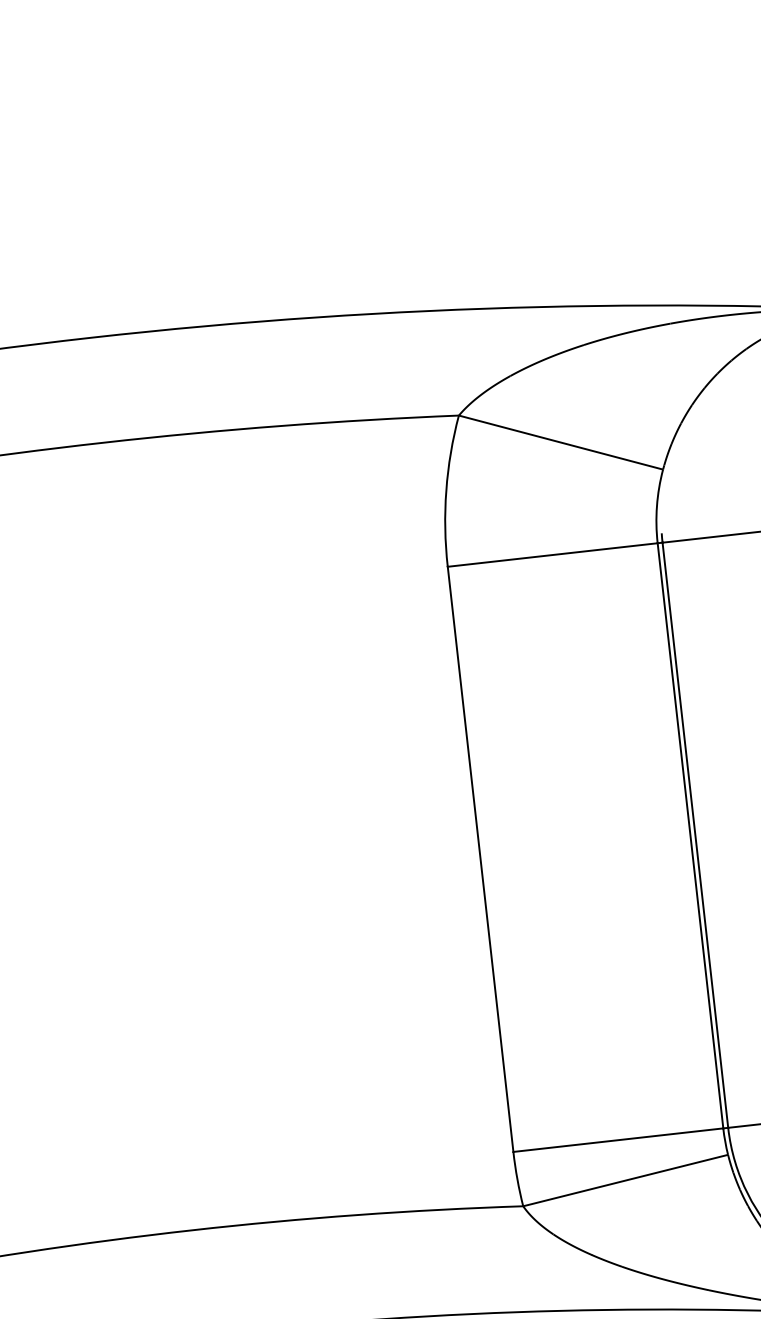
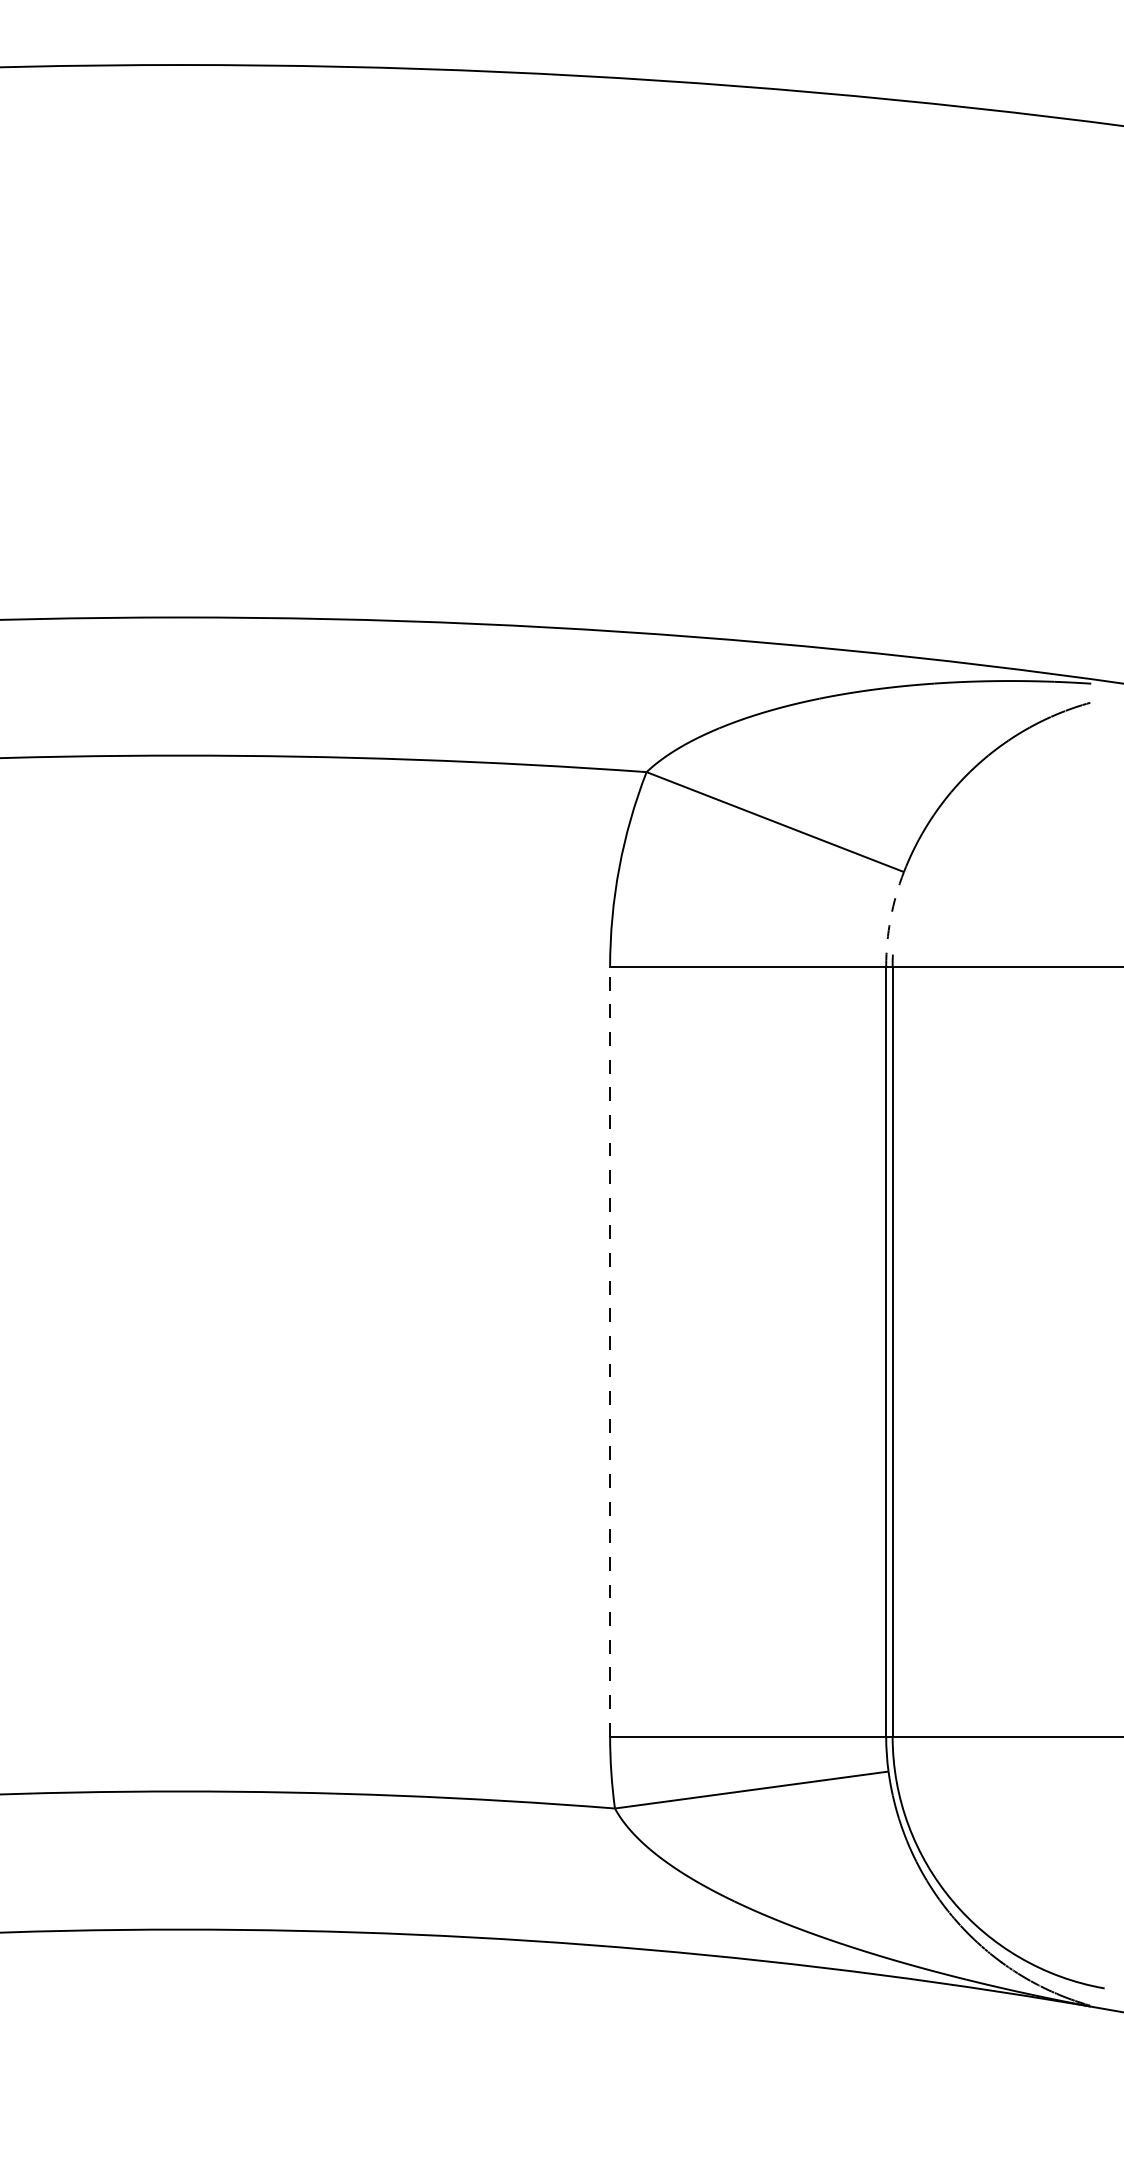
arc: (656, 506) -> (890, 918), solid -> dashed
line: (480, 859) -> (610, 1351), solid -> dashed

